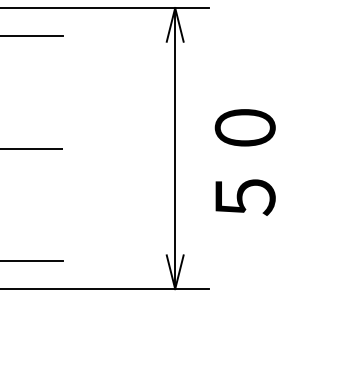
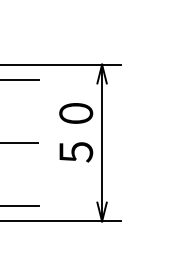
text: (245, 161) -> (76, 132), moved

